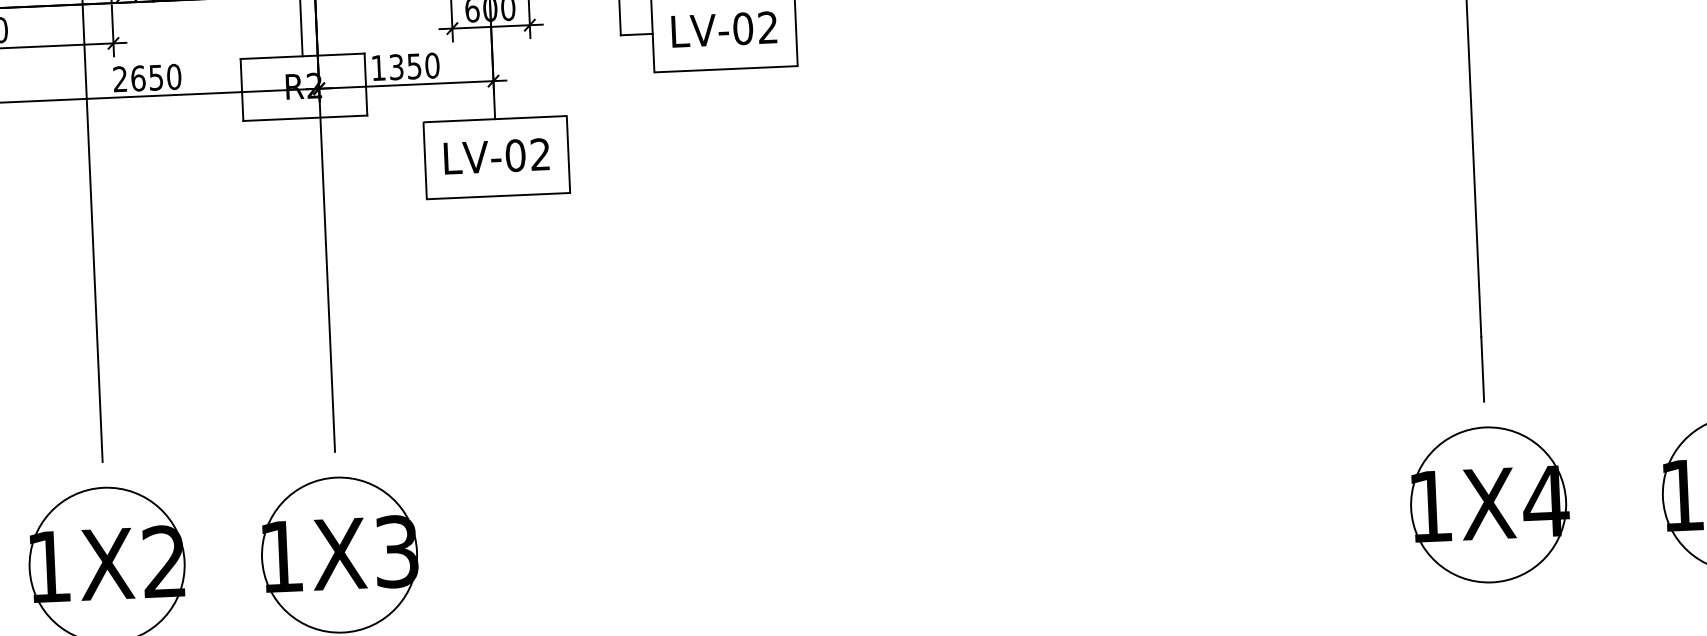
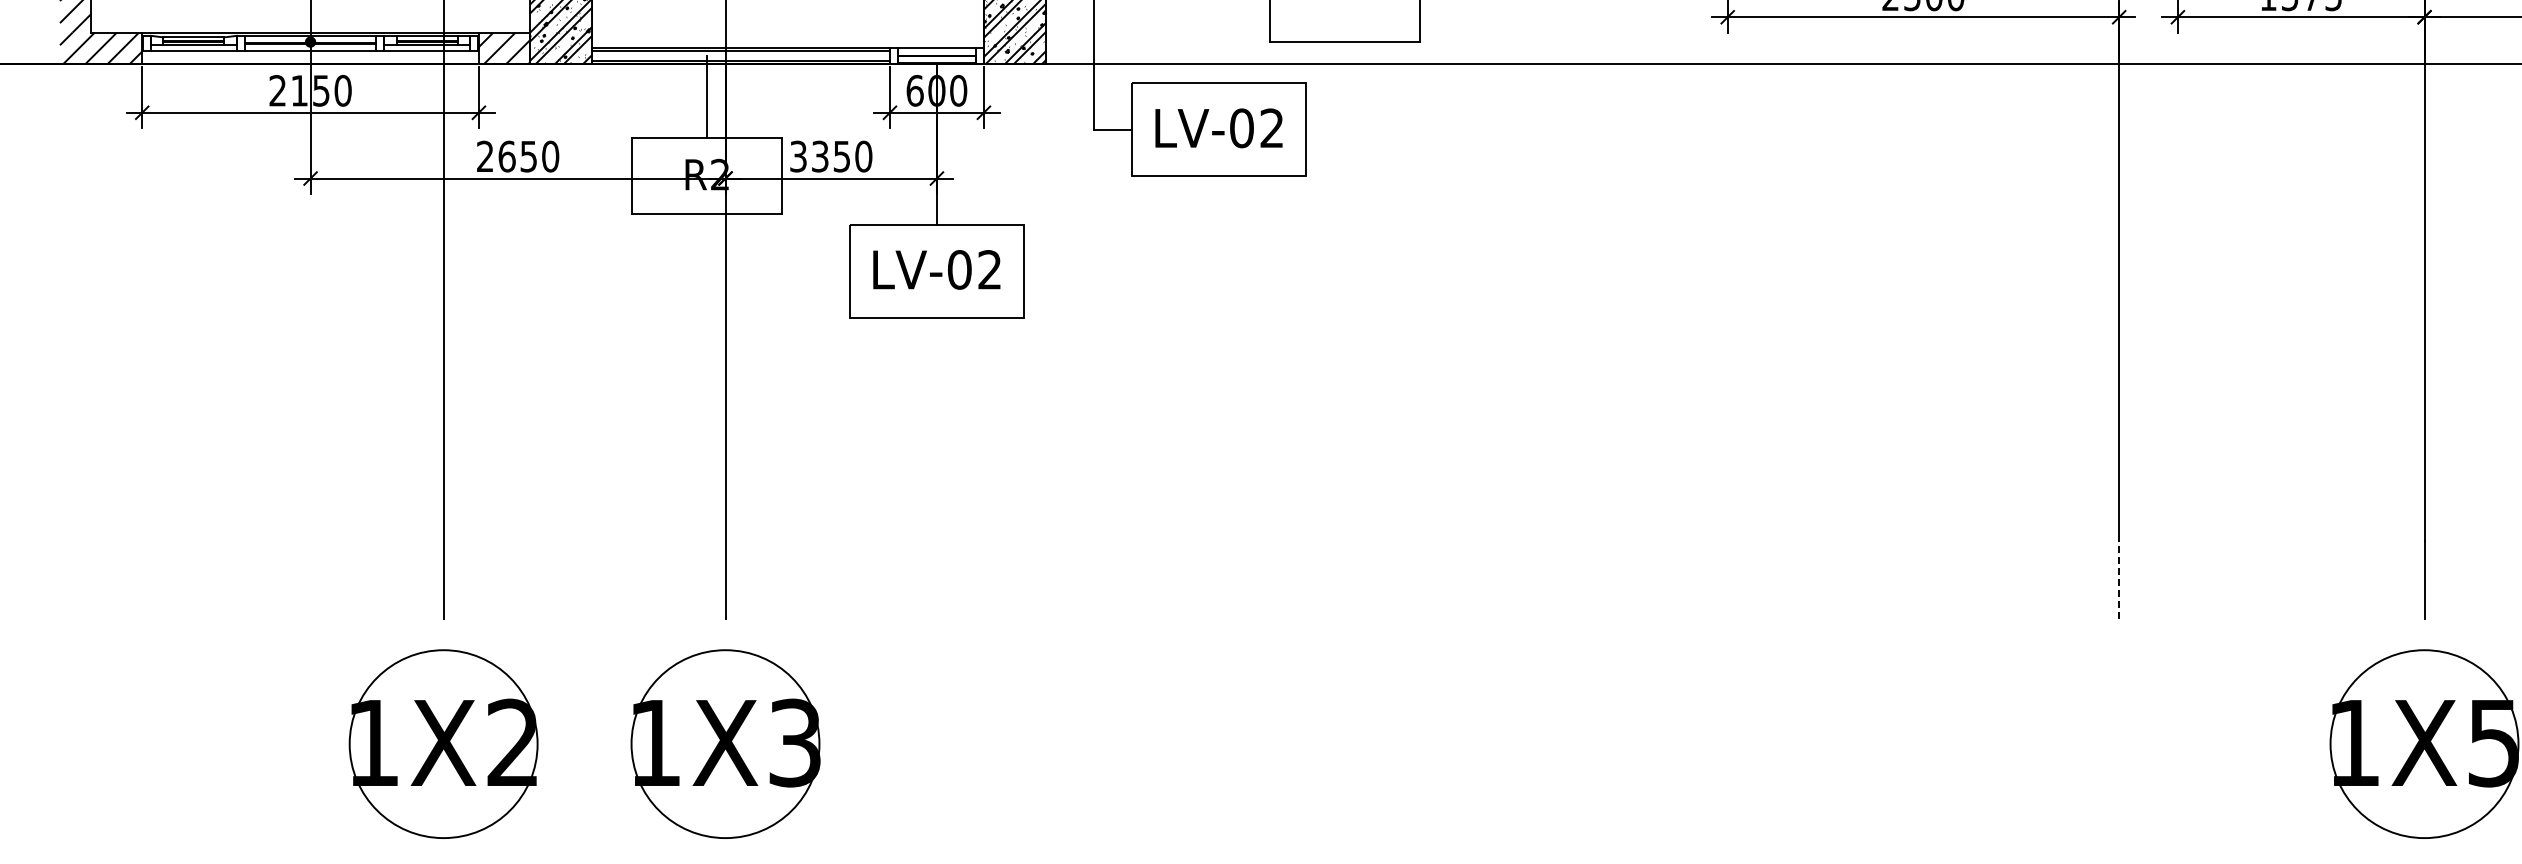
text: (378, 67) -> (798, 156), 1350 -> 3350
line: (1482, 369) -> (2119, 579), solid -> dashed
part: (1489, 504) -> (2120, 743), removed

